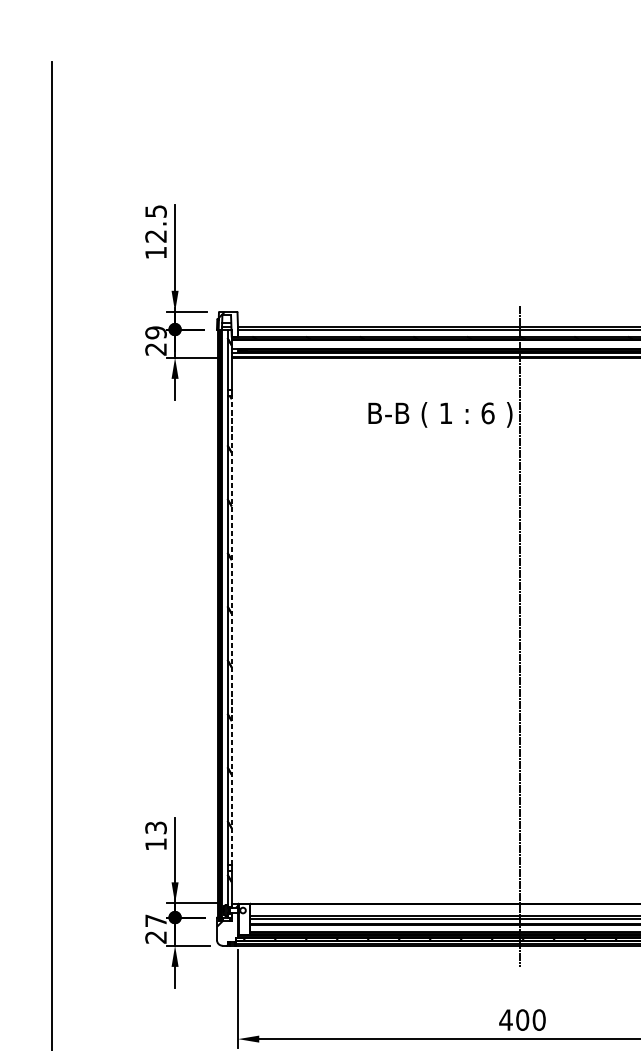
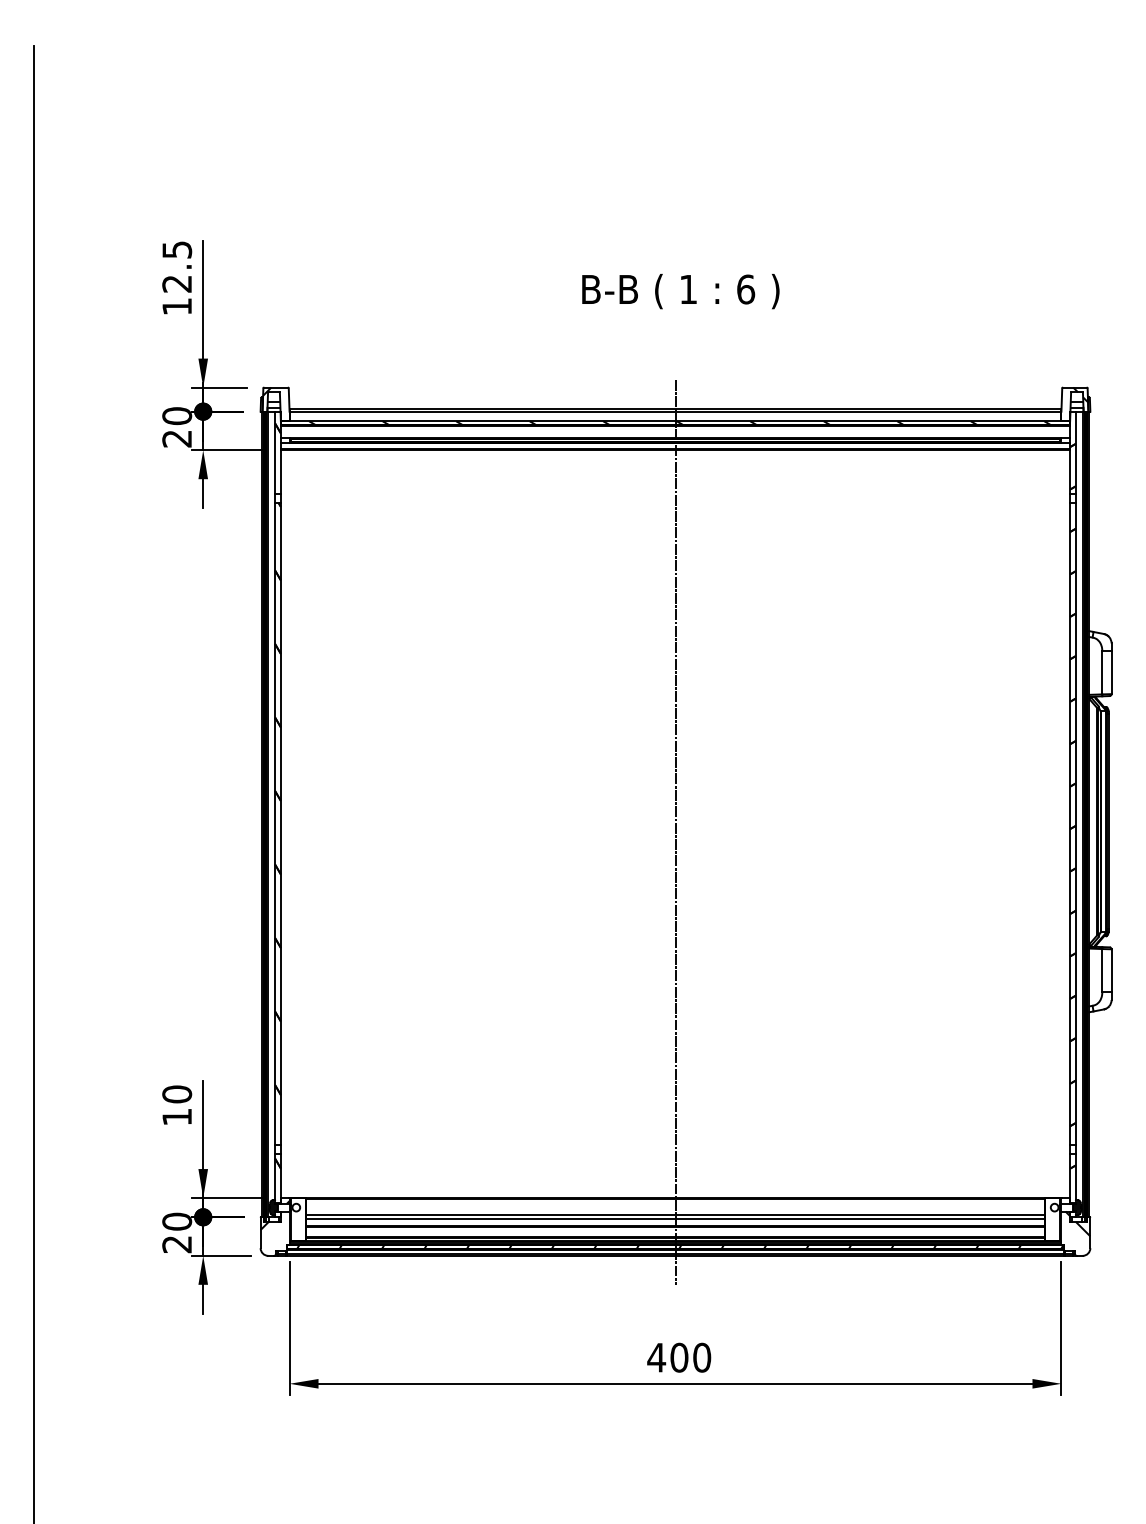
text: (156, 333) -> (177, 416), 29 -> 20
text: (440, 414) -> (680, 291), moved
line: (231, 630) -> (280, 823), dashed -> solid
text: (156, 827) -> (177, 1094), 13 -> 10
text: (156, 920) -> (177, 1221), 27 -> 20

